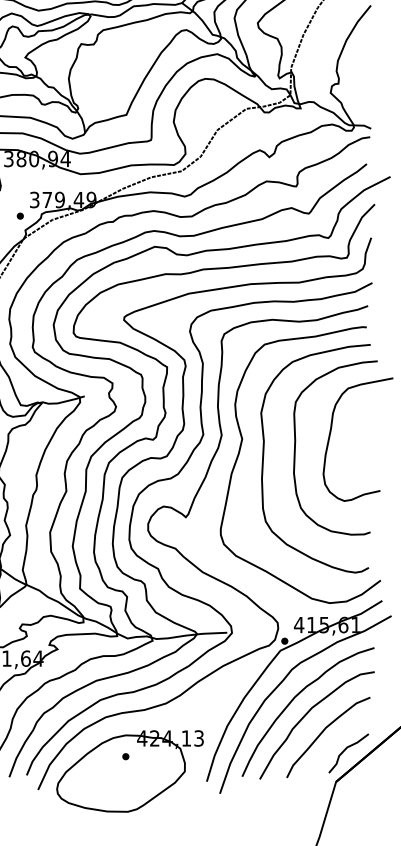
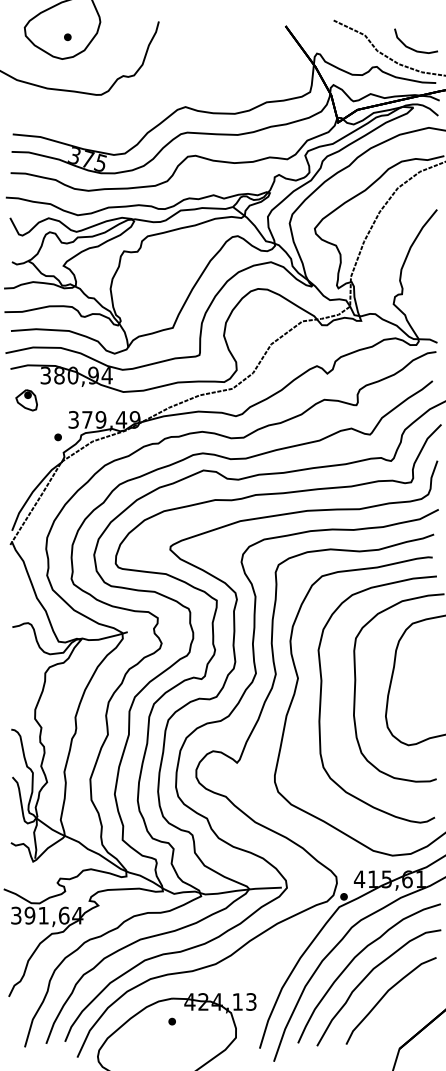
curve: (346, 750) -> (410, 1014), removed

